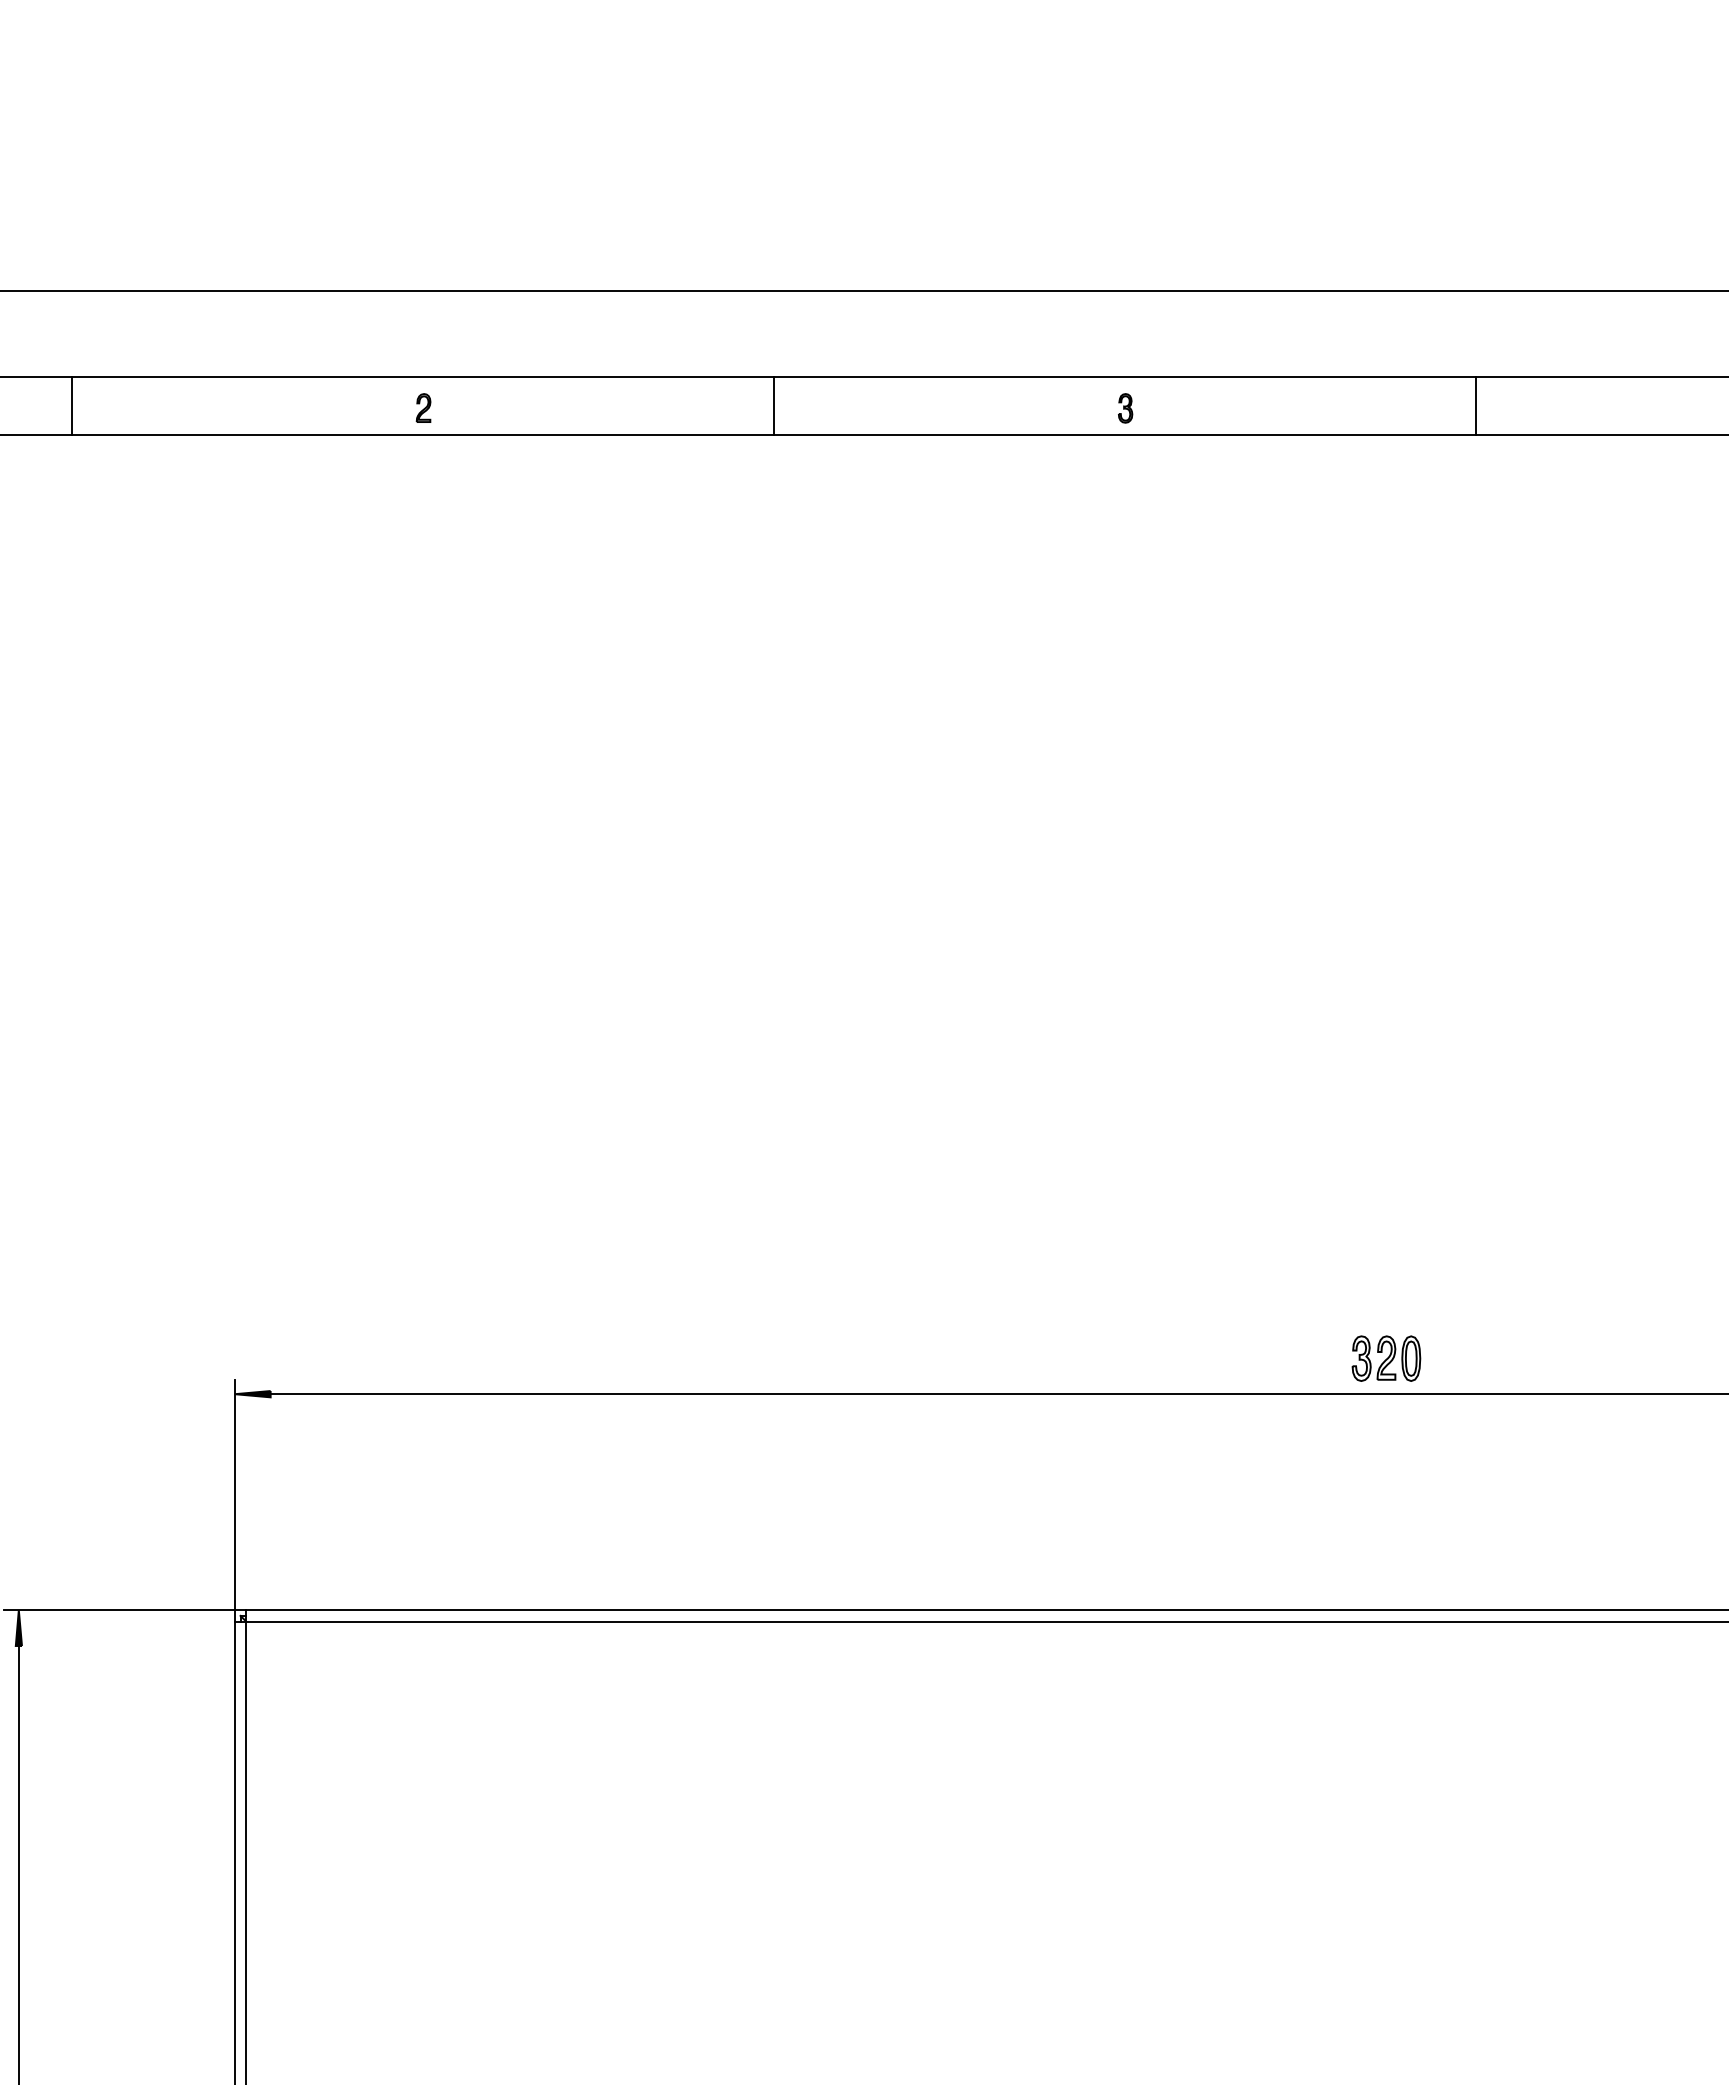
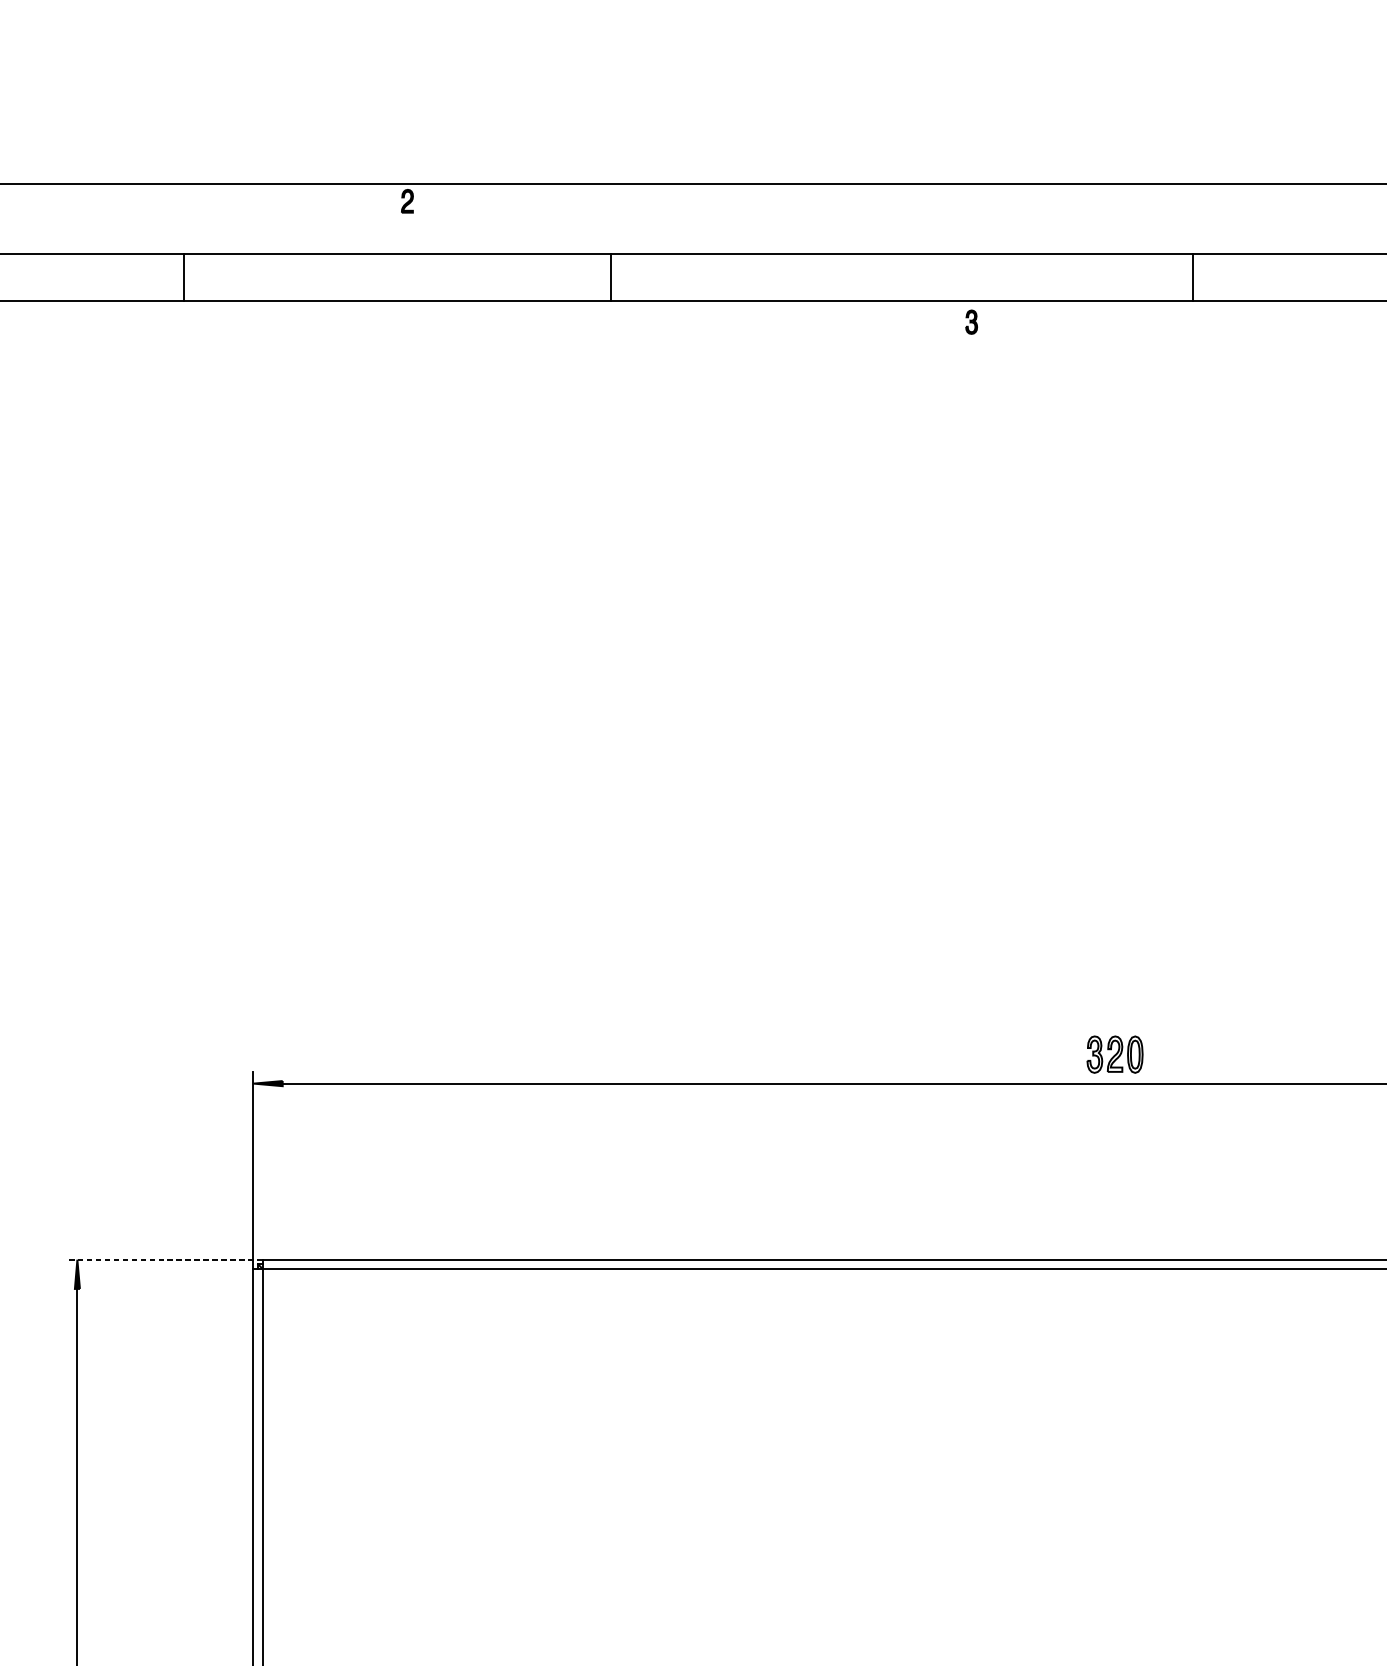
line: (72, 405) -> (183, 277), moved
line: (774, 405) -> (611, 277), moved
line: (1476, 405) -> (1193, 277), moved
part: (423, 407) -> (407, 200), moved
part: (1125, 408) -> (971, 322), moved
part: (1386, 1358) -> (1115, 1054), moved
line: (125, 1610) -> (164, 1260), solid -> dashed

